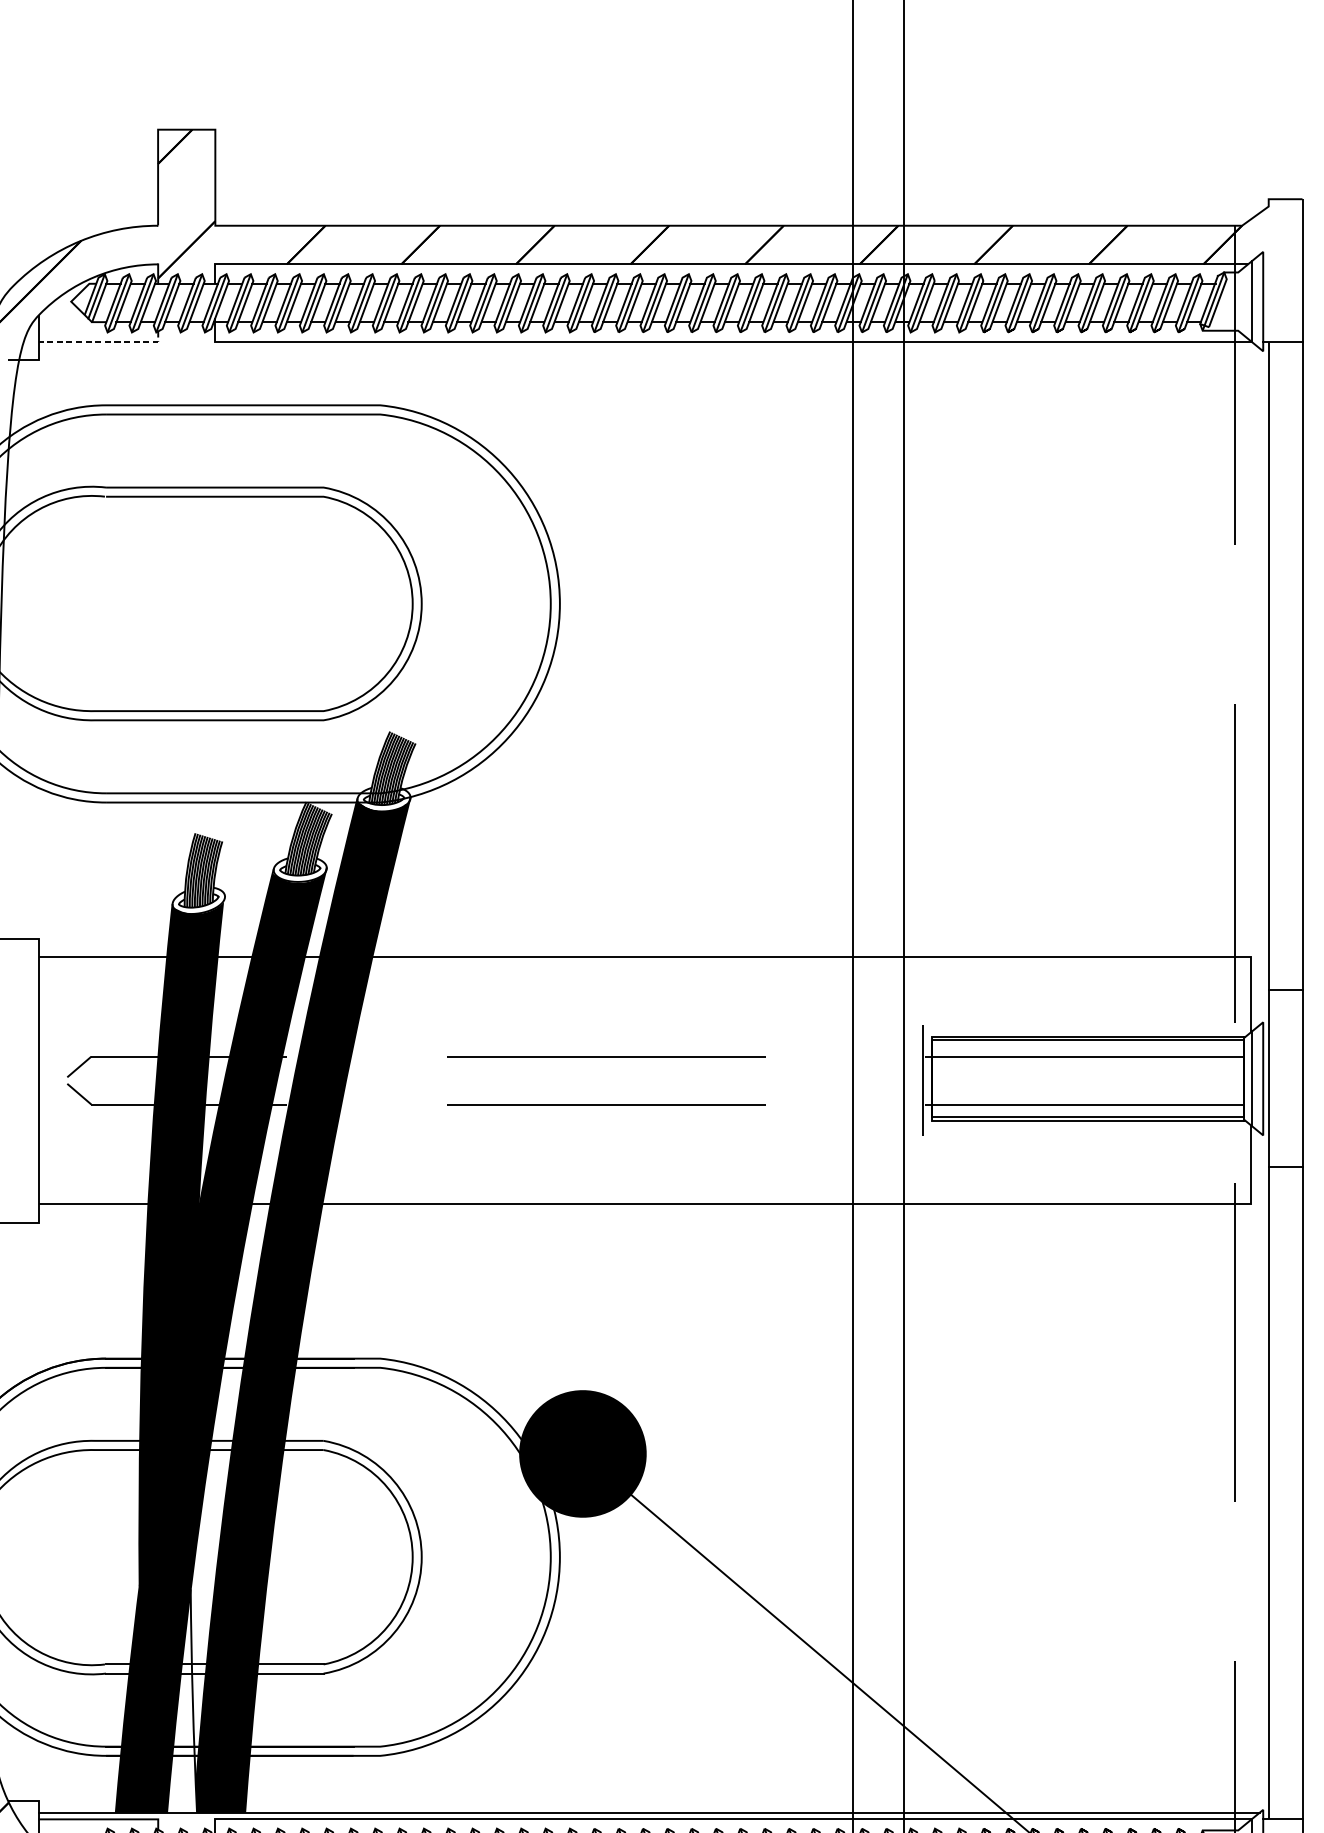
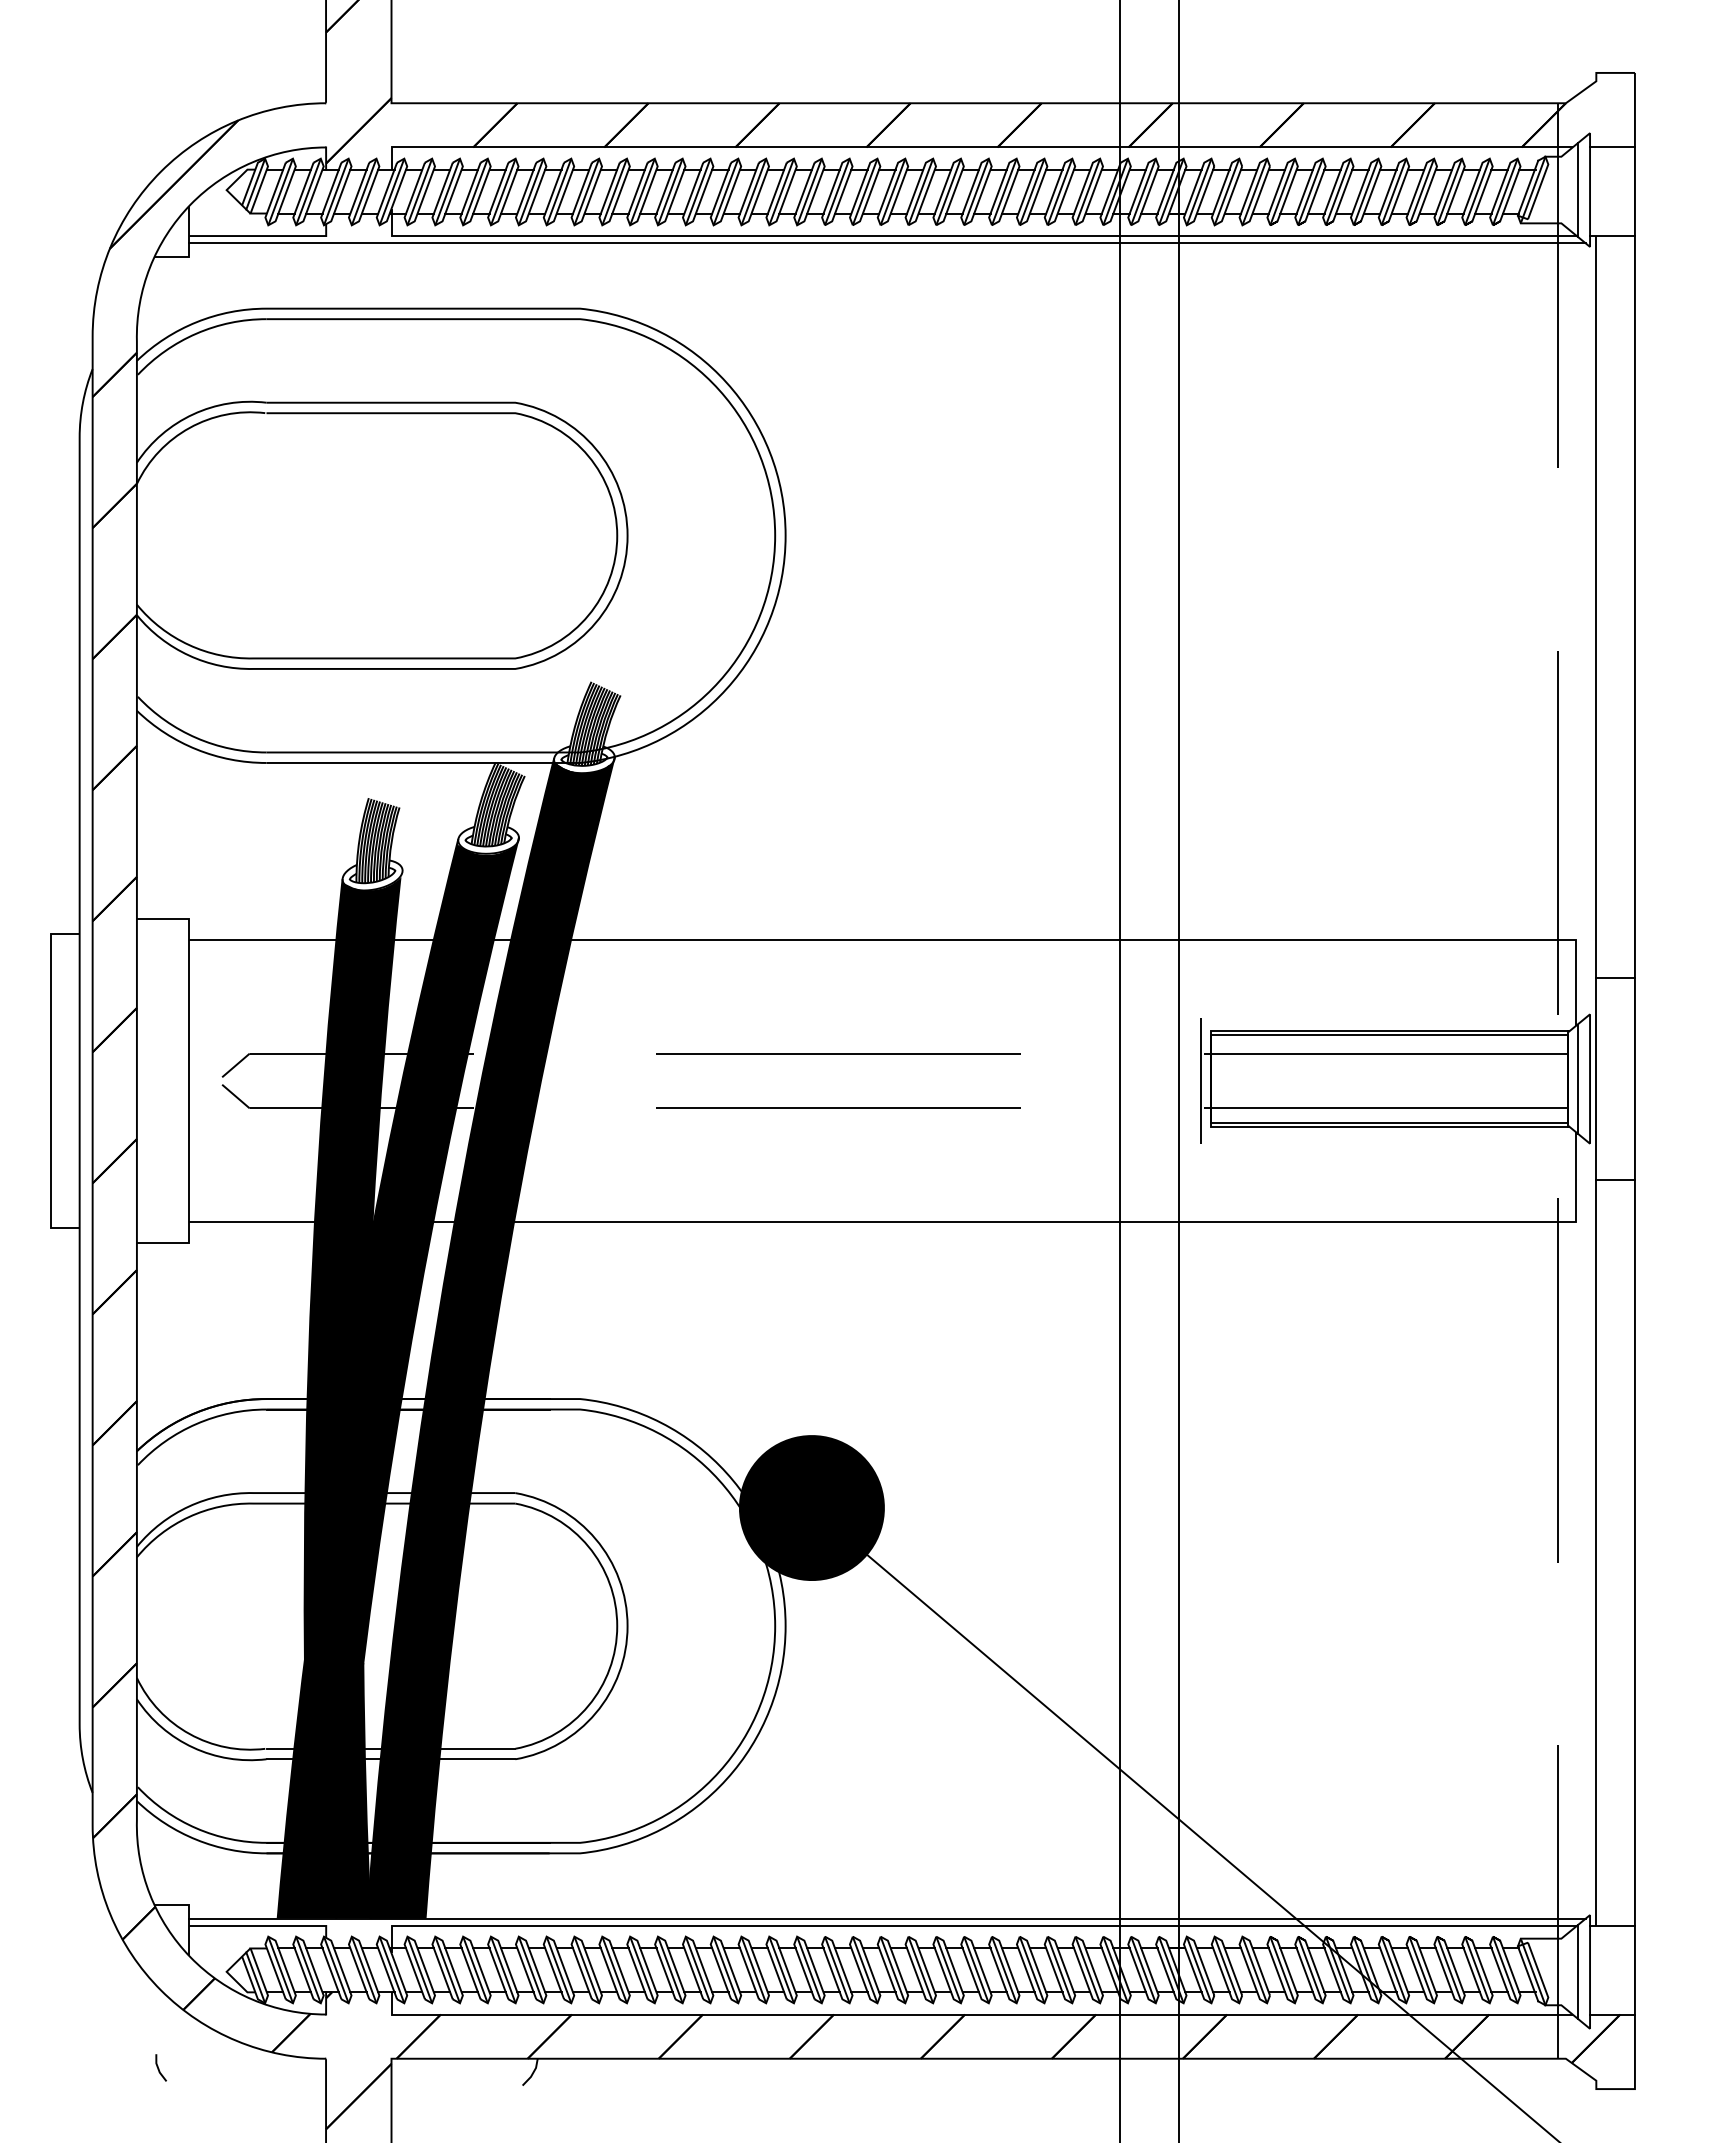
line: (1282, 264) -> (1612, 147), added
line: (104, 342) -> (264, 236), dashed -> solid
line: (648, 348) -> (887, 243), added
fill: (182, 1700) -> (353, 1790), added

